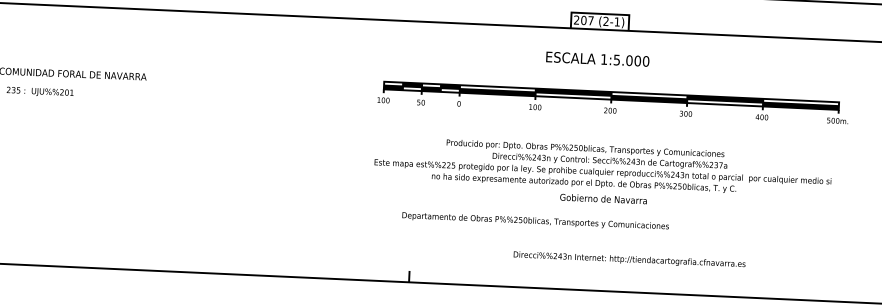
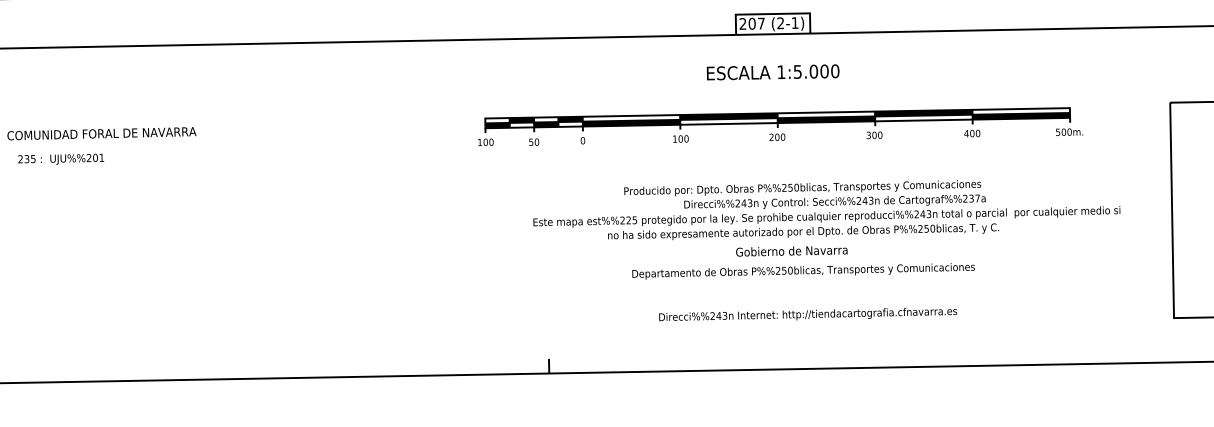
part: (613, 102) -> (780, 126), moved
text: (603, 166) -> (826, 209), moved
text: (535, 221) -> (803, 271), moved
text: (629, 259) -> (808, 314), moved

